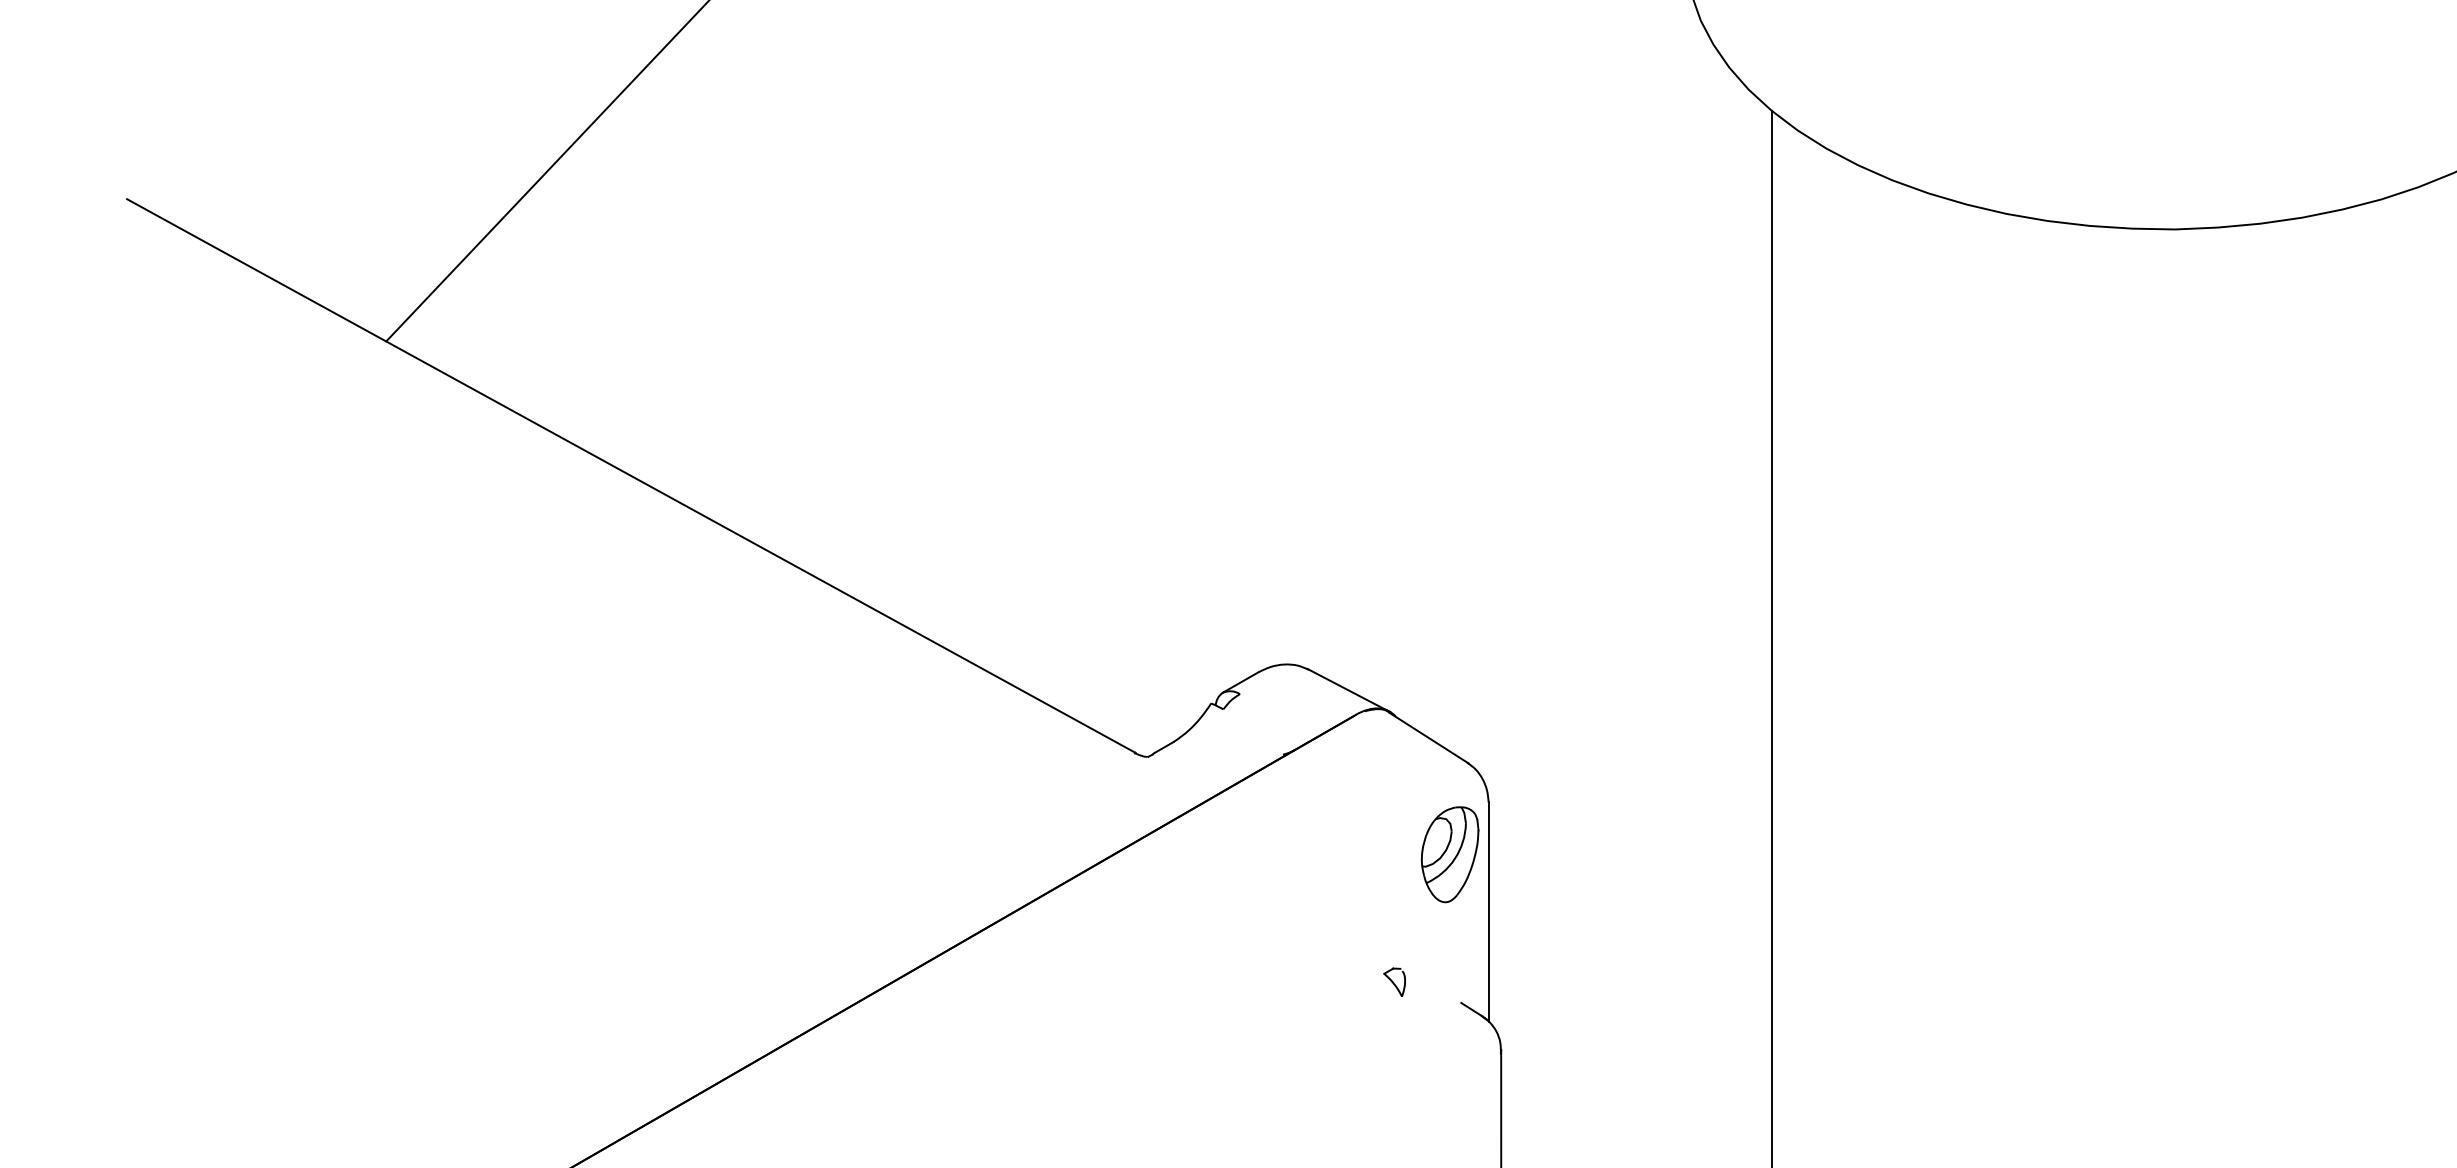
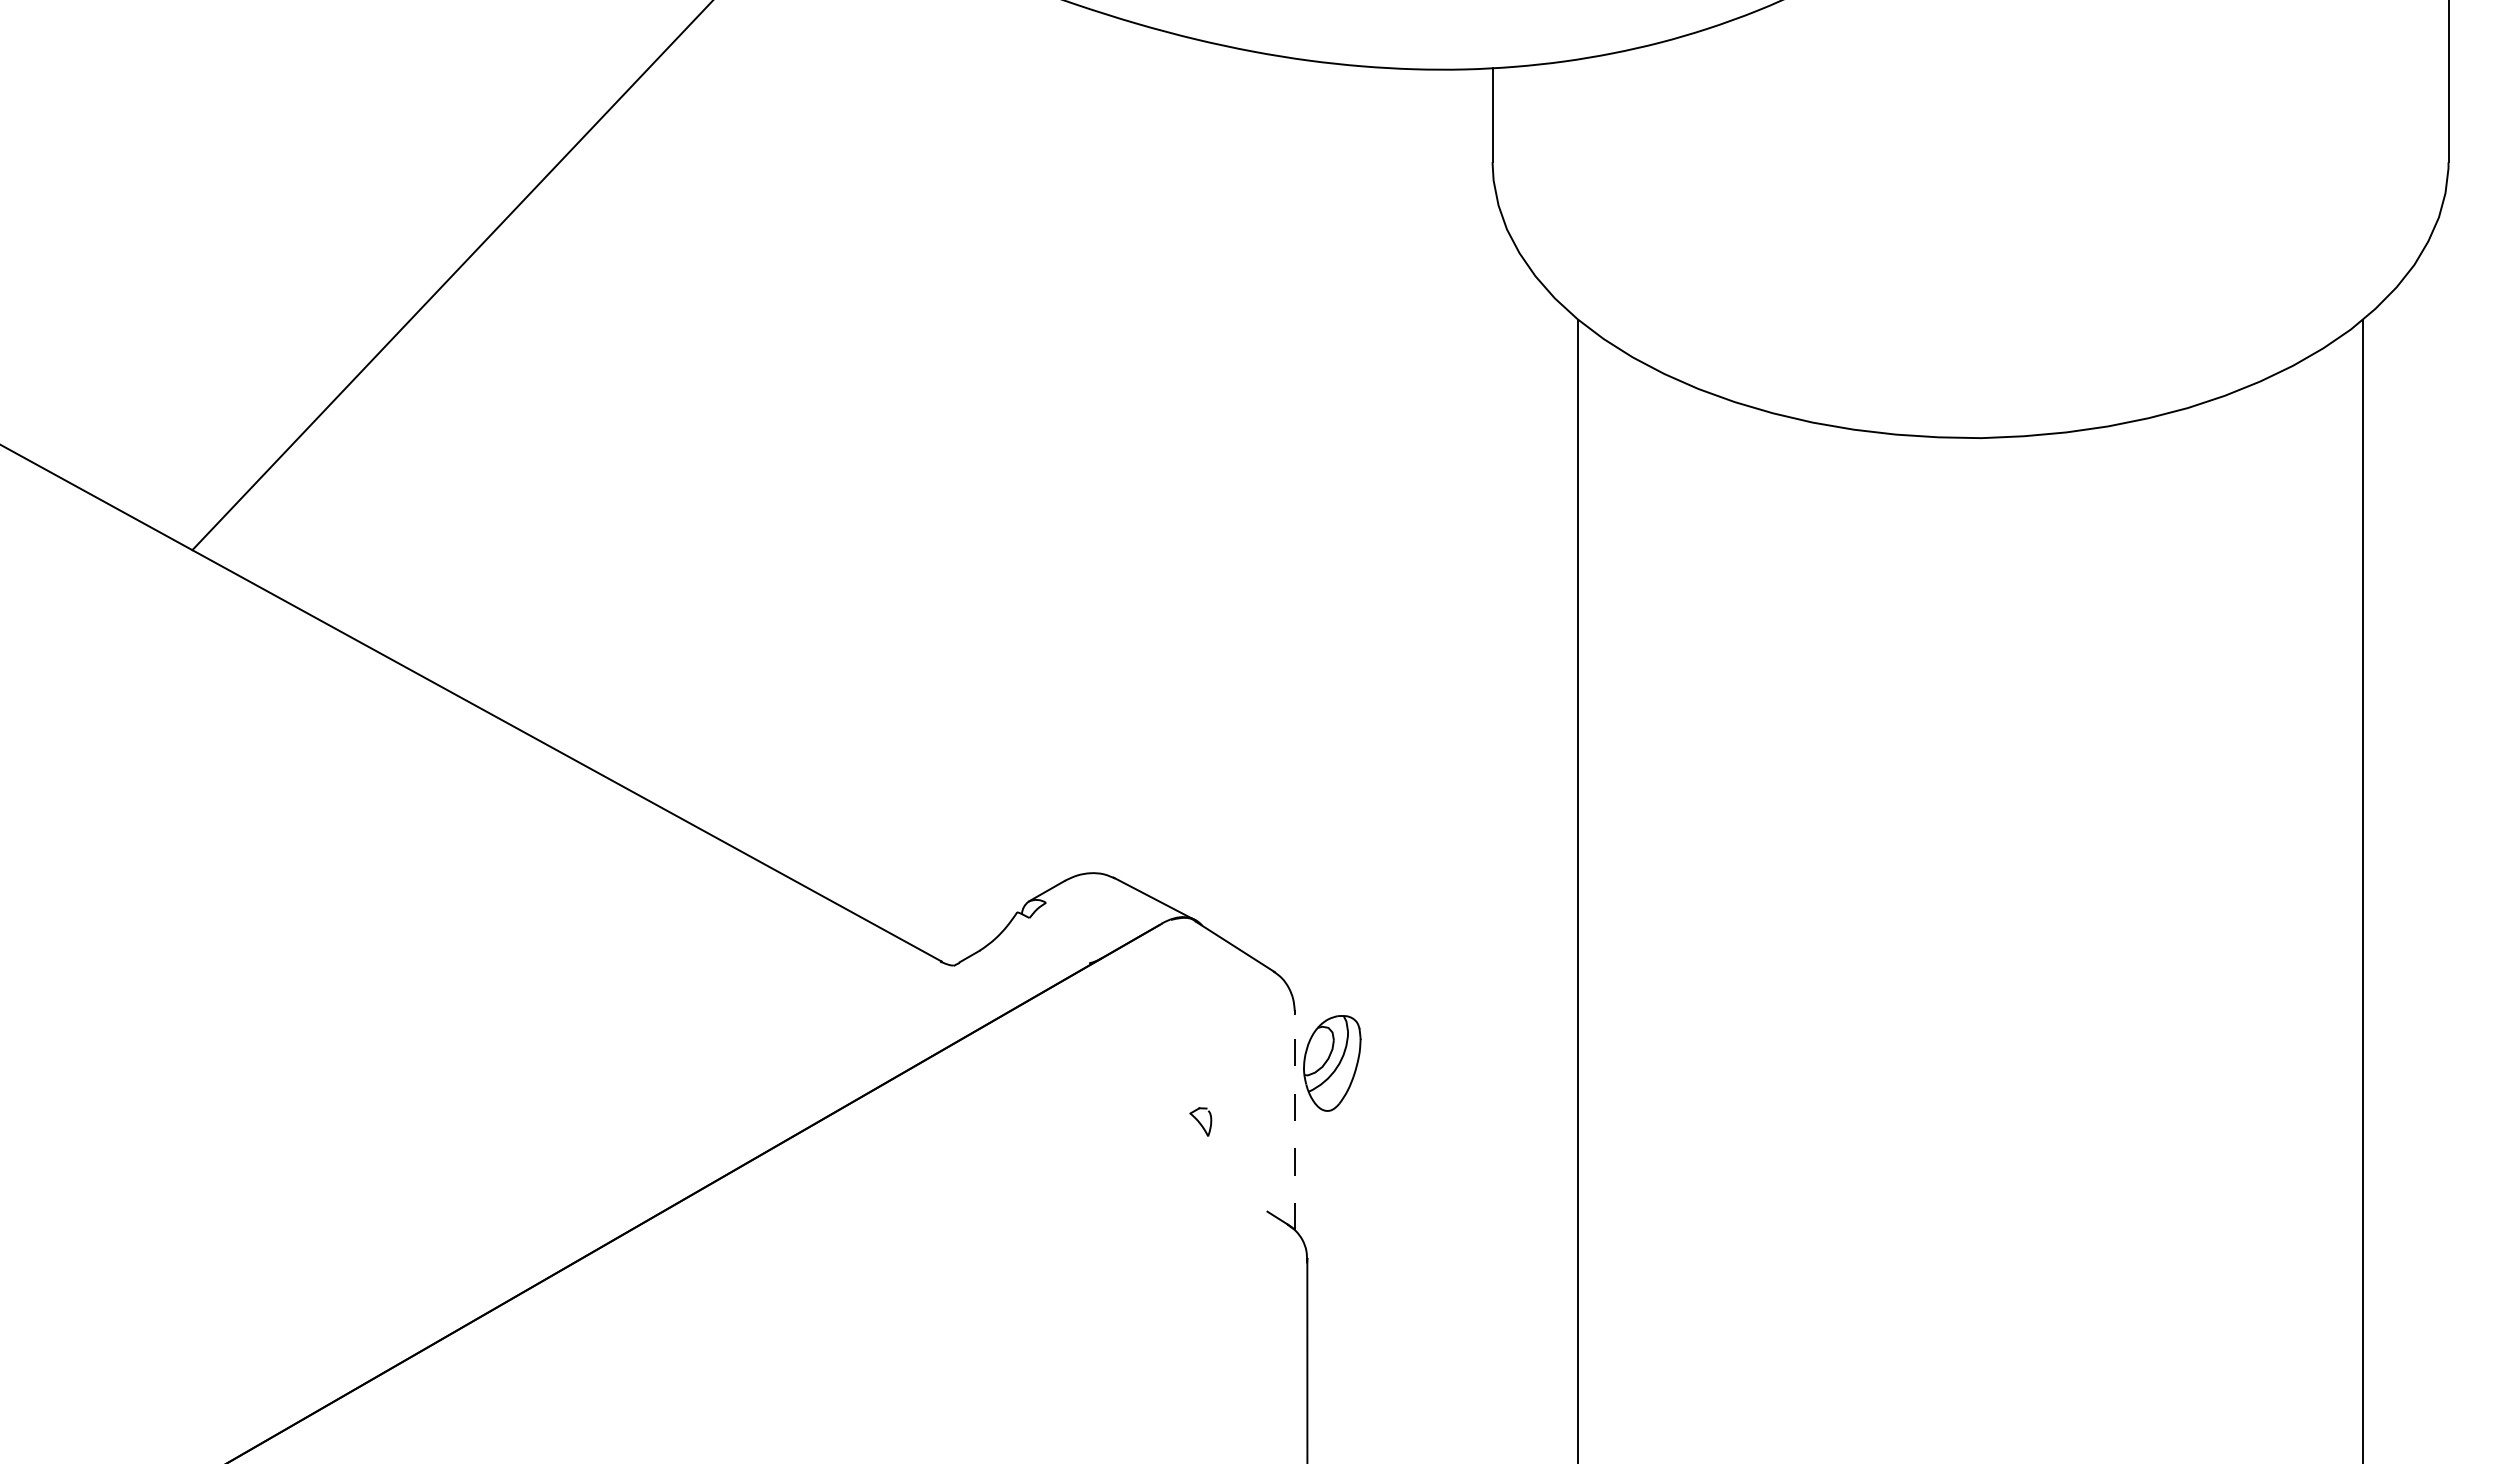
part: (1450, 854) -> (1332, 1063), moved
line: (1488, 912) -> (1294, 1121), solid -> dashed
part: (1394, 981) -> (1200, 1121), moved

